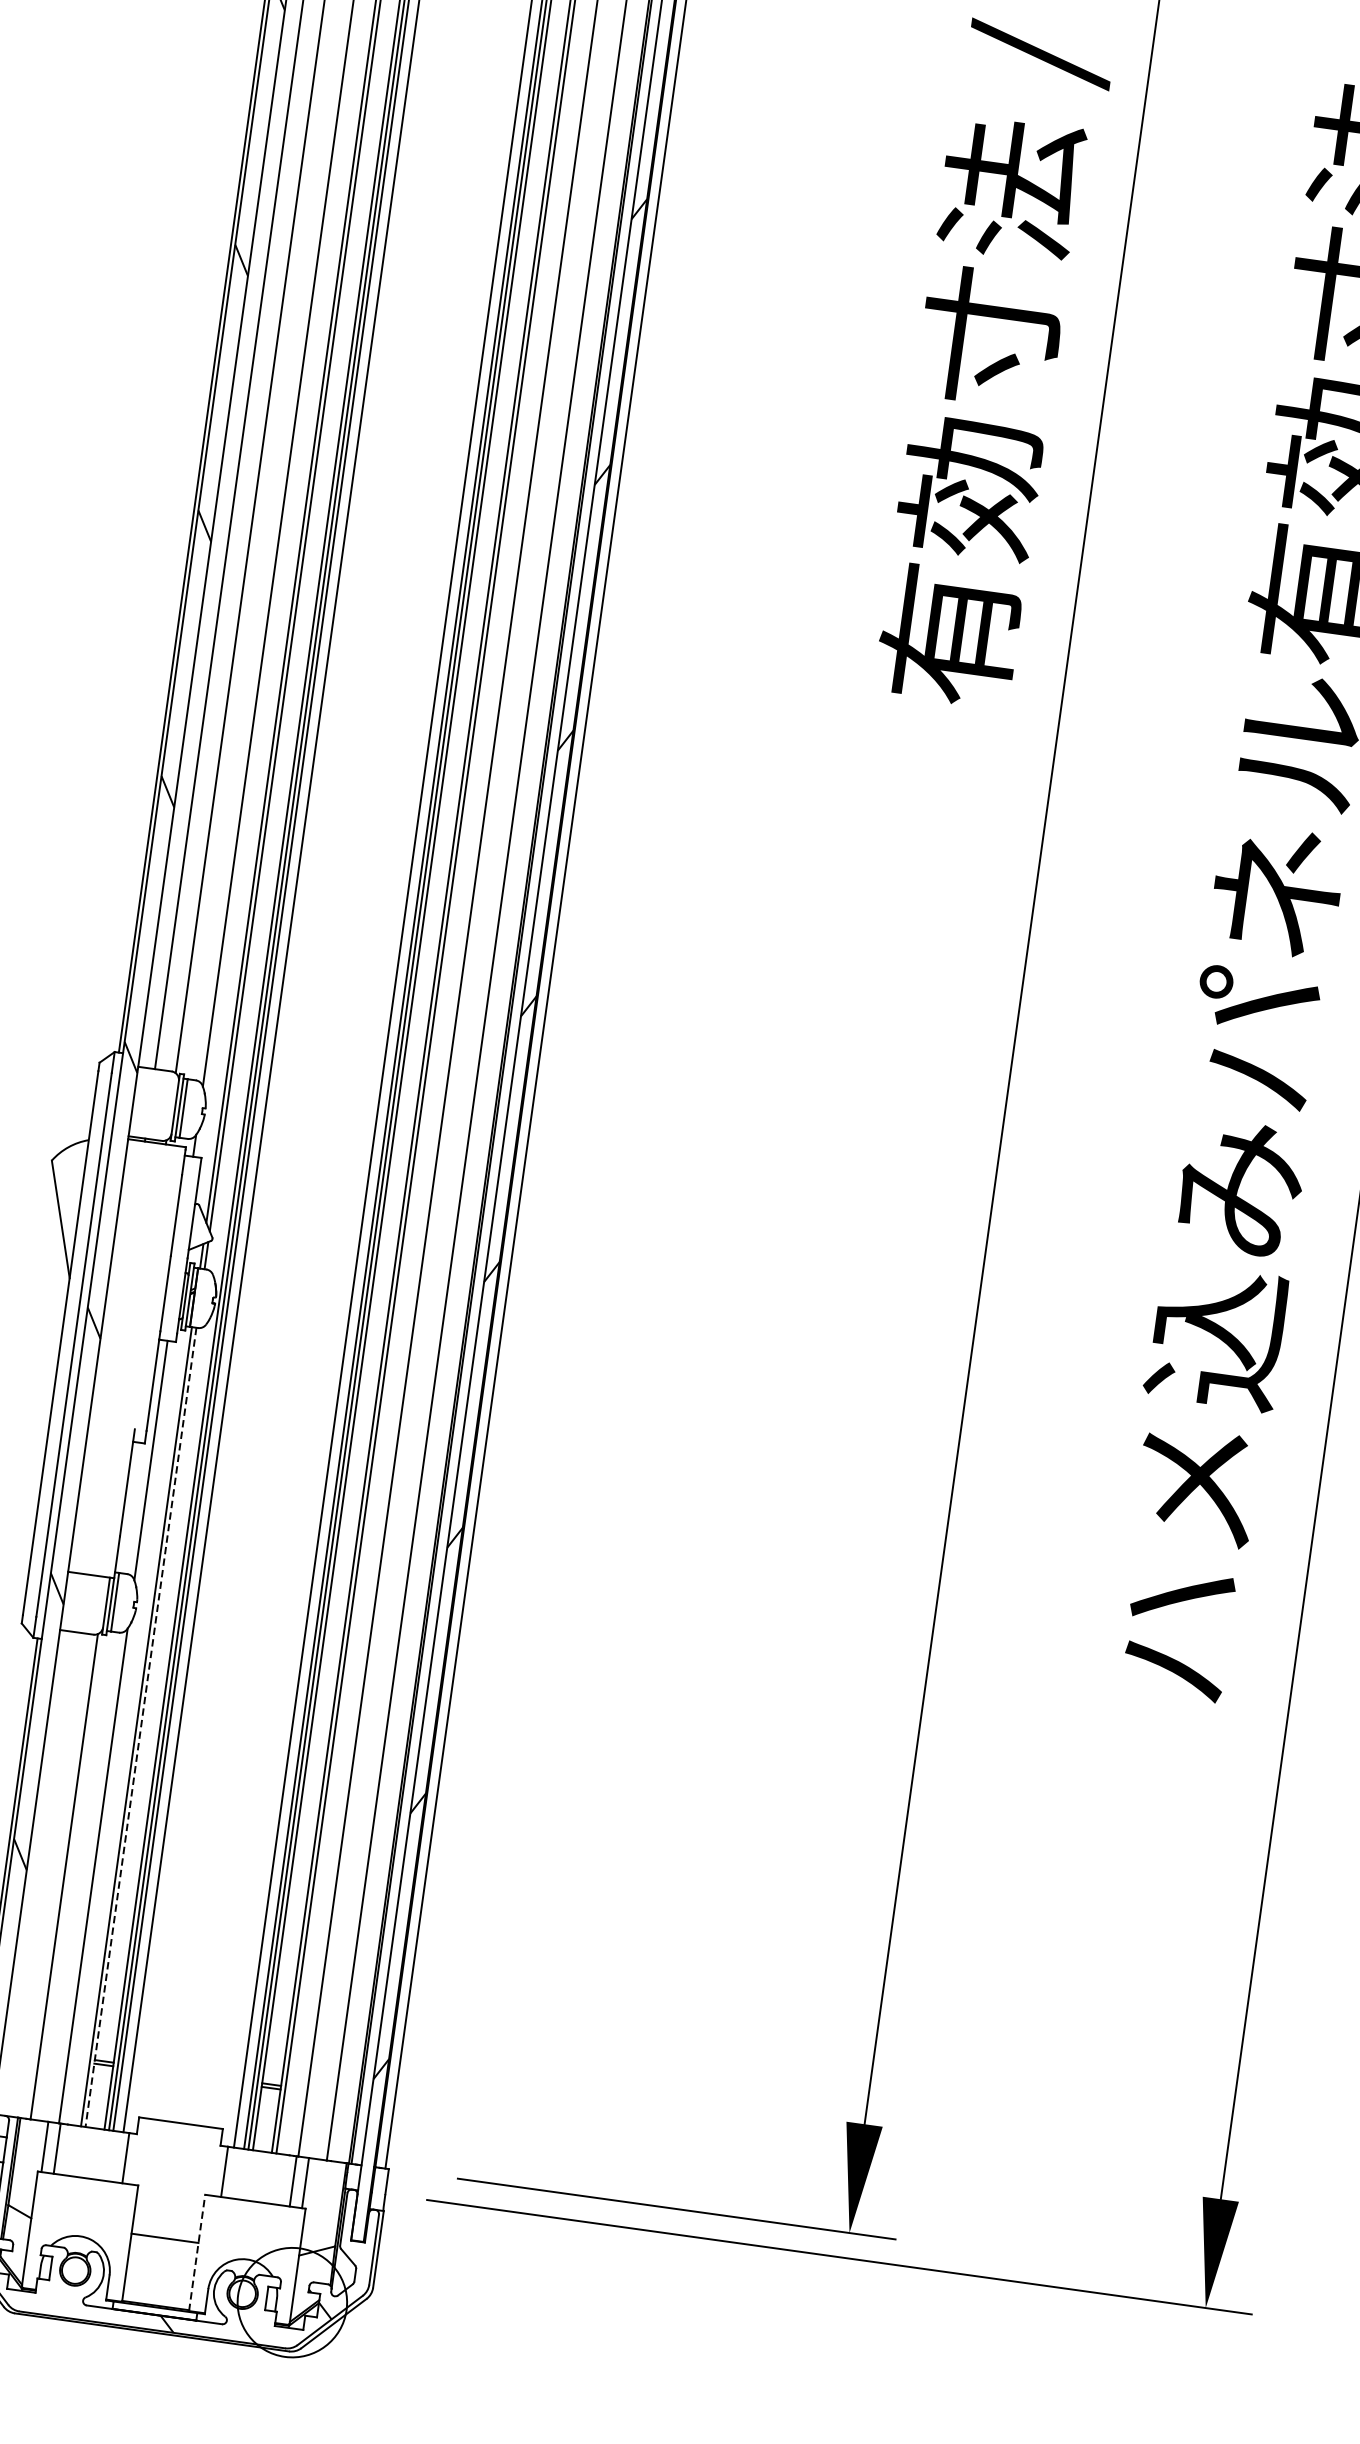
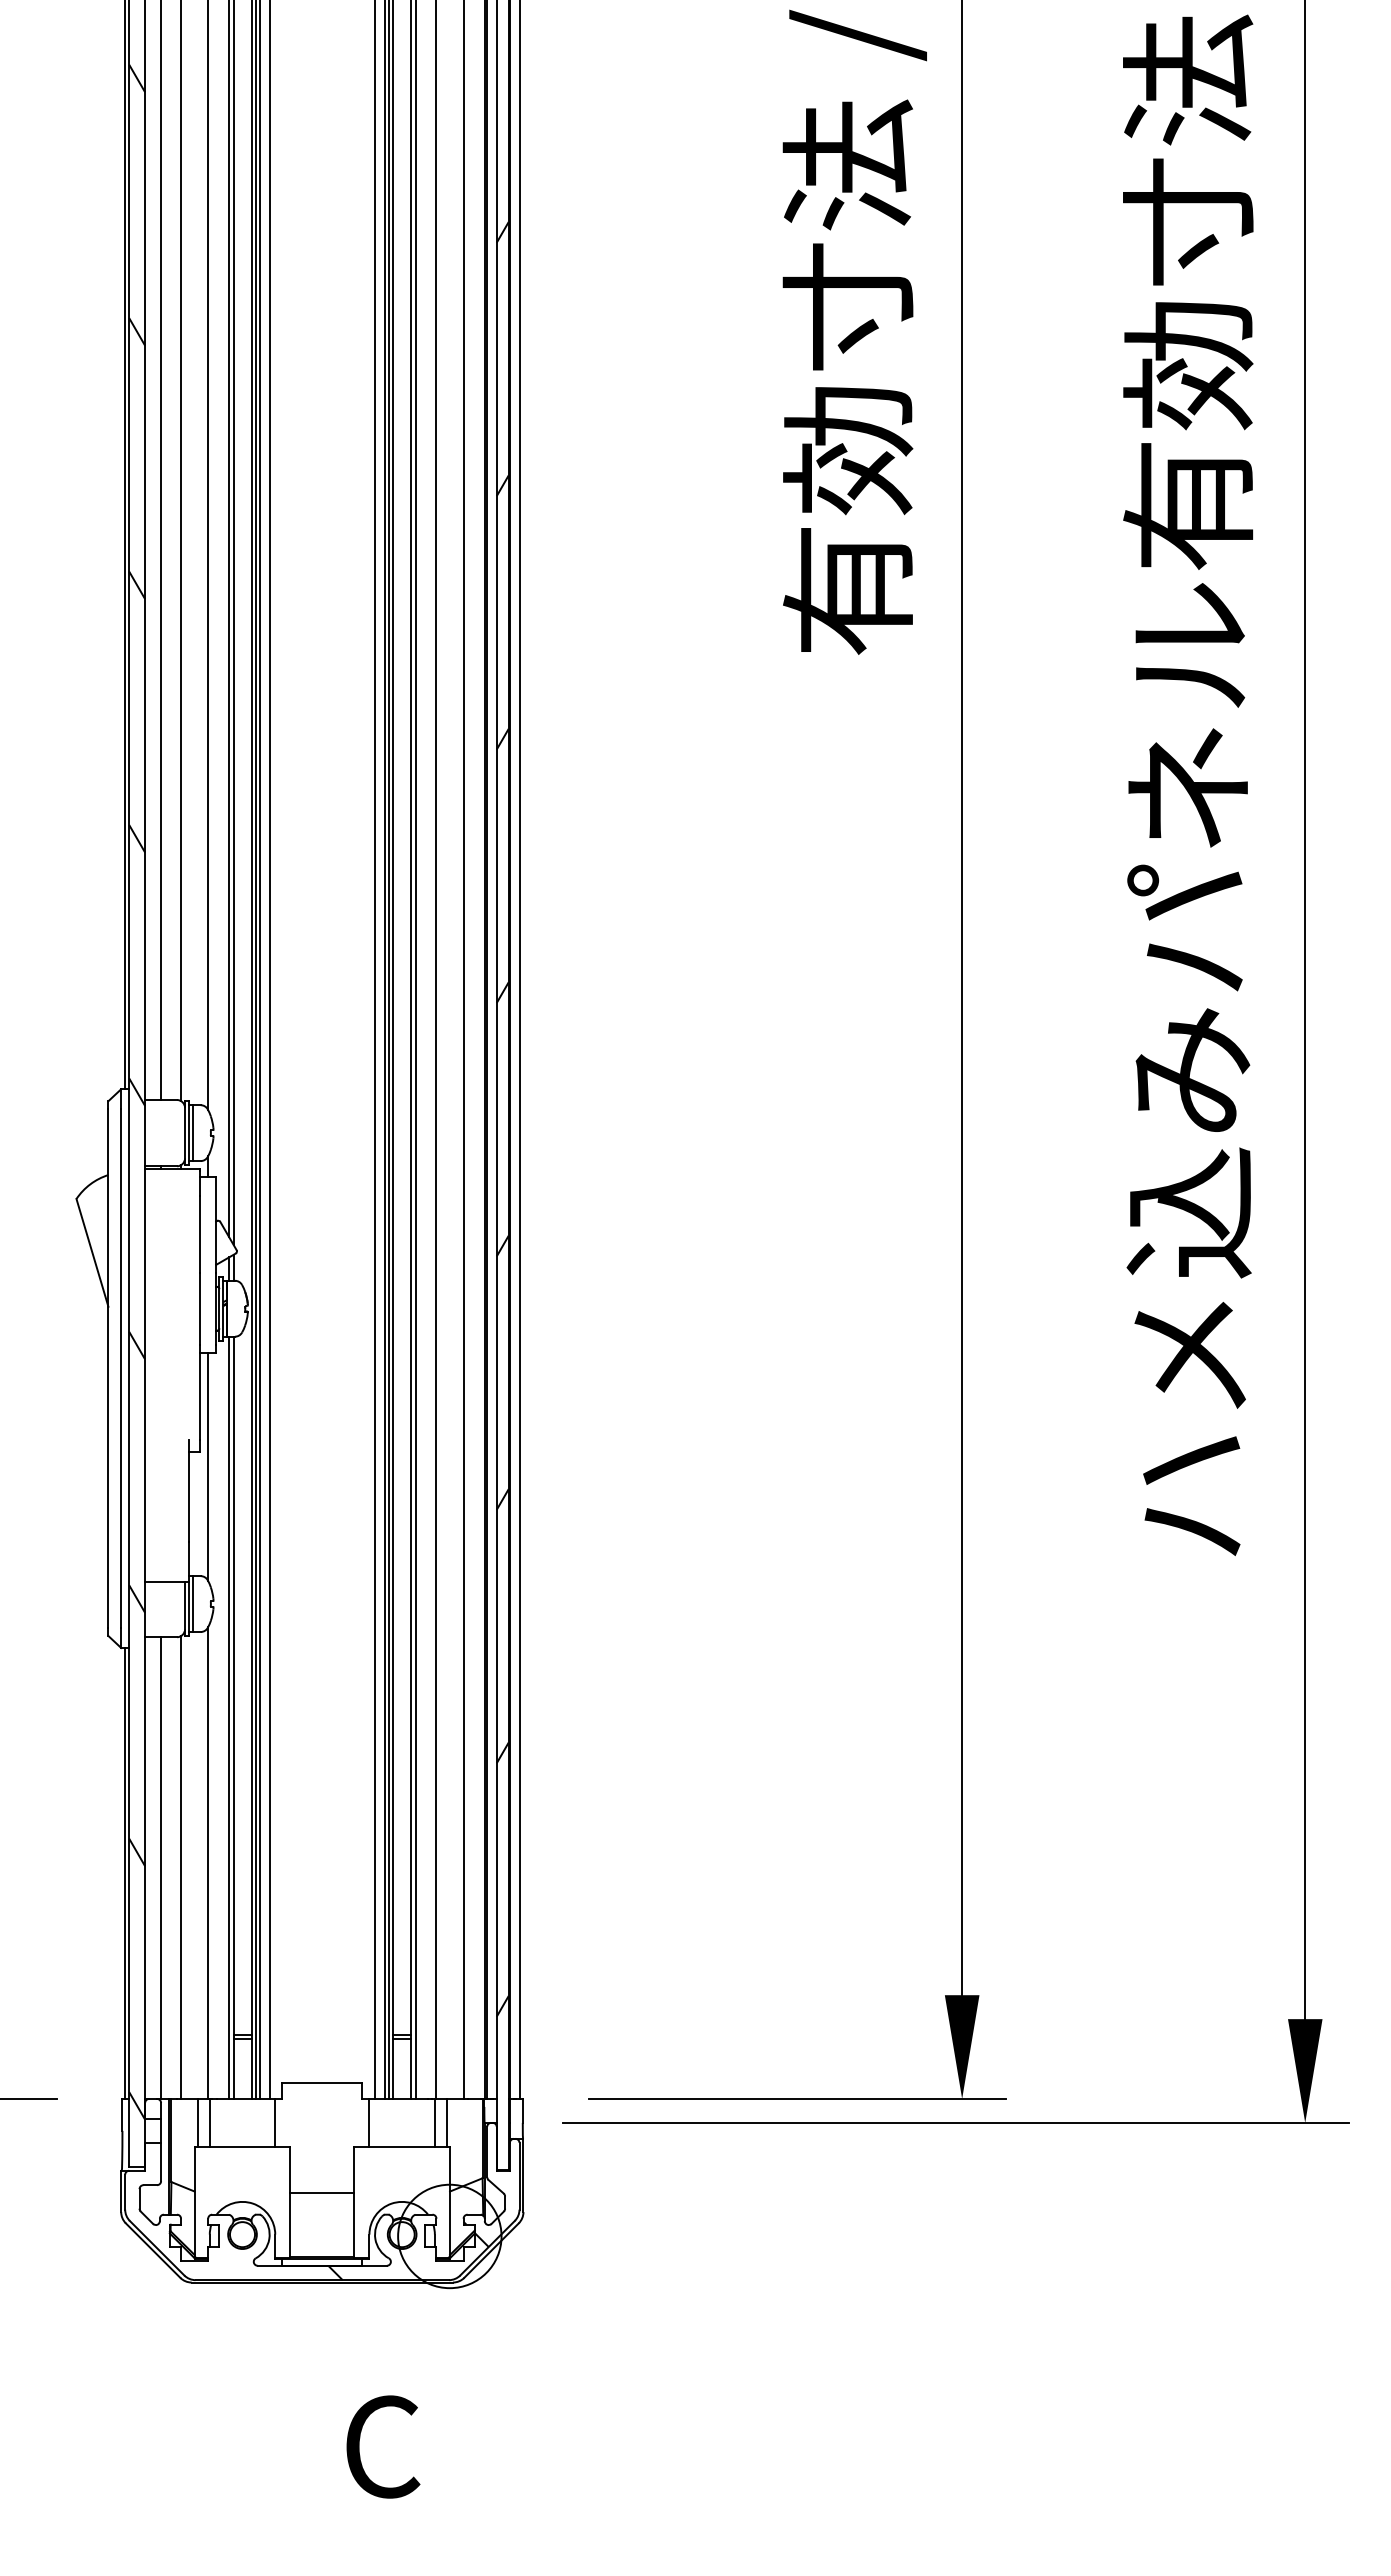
line: (140, 1728) -> (233, 1718), dashed -> solid
line: (43, 1873) -> (161, 1867), added
line: (197, 2252) -> (354, 2201), dashed -> solid

